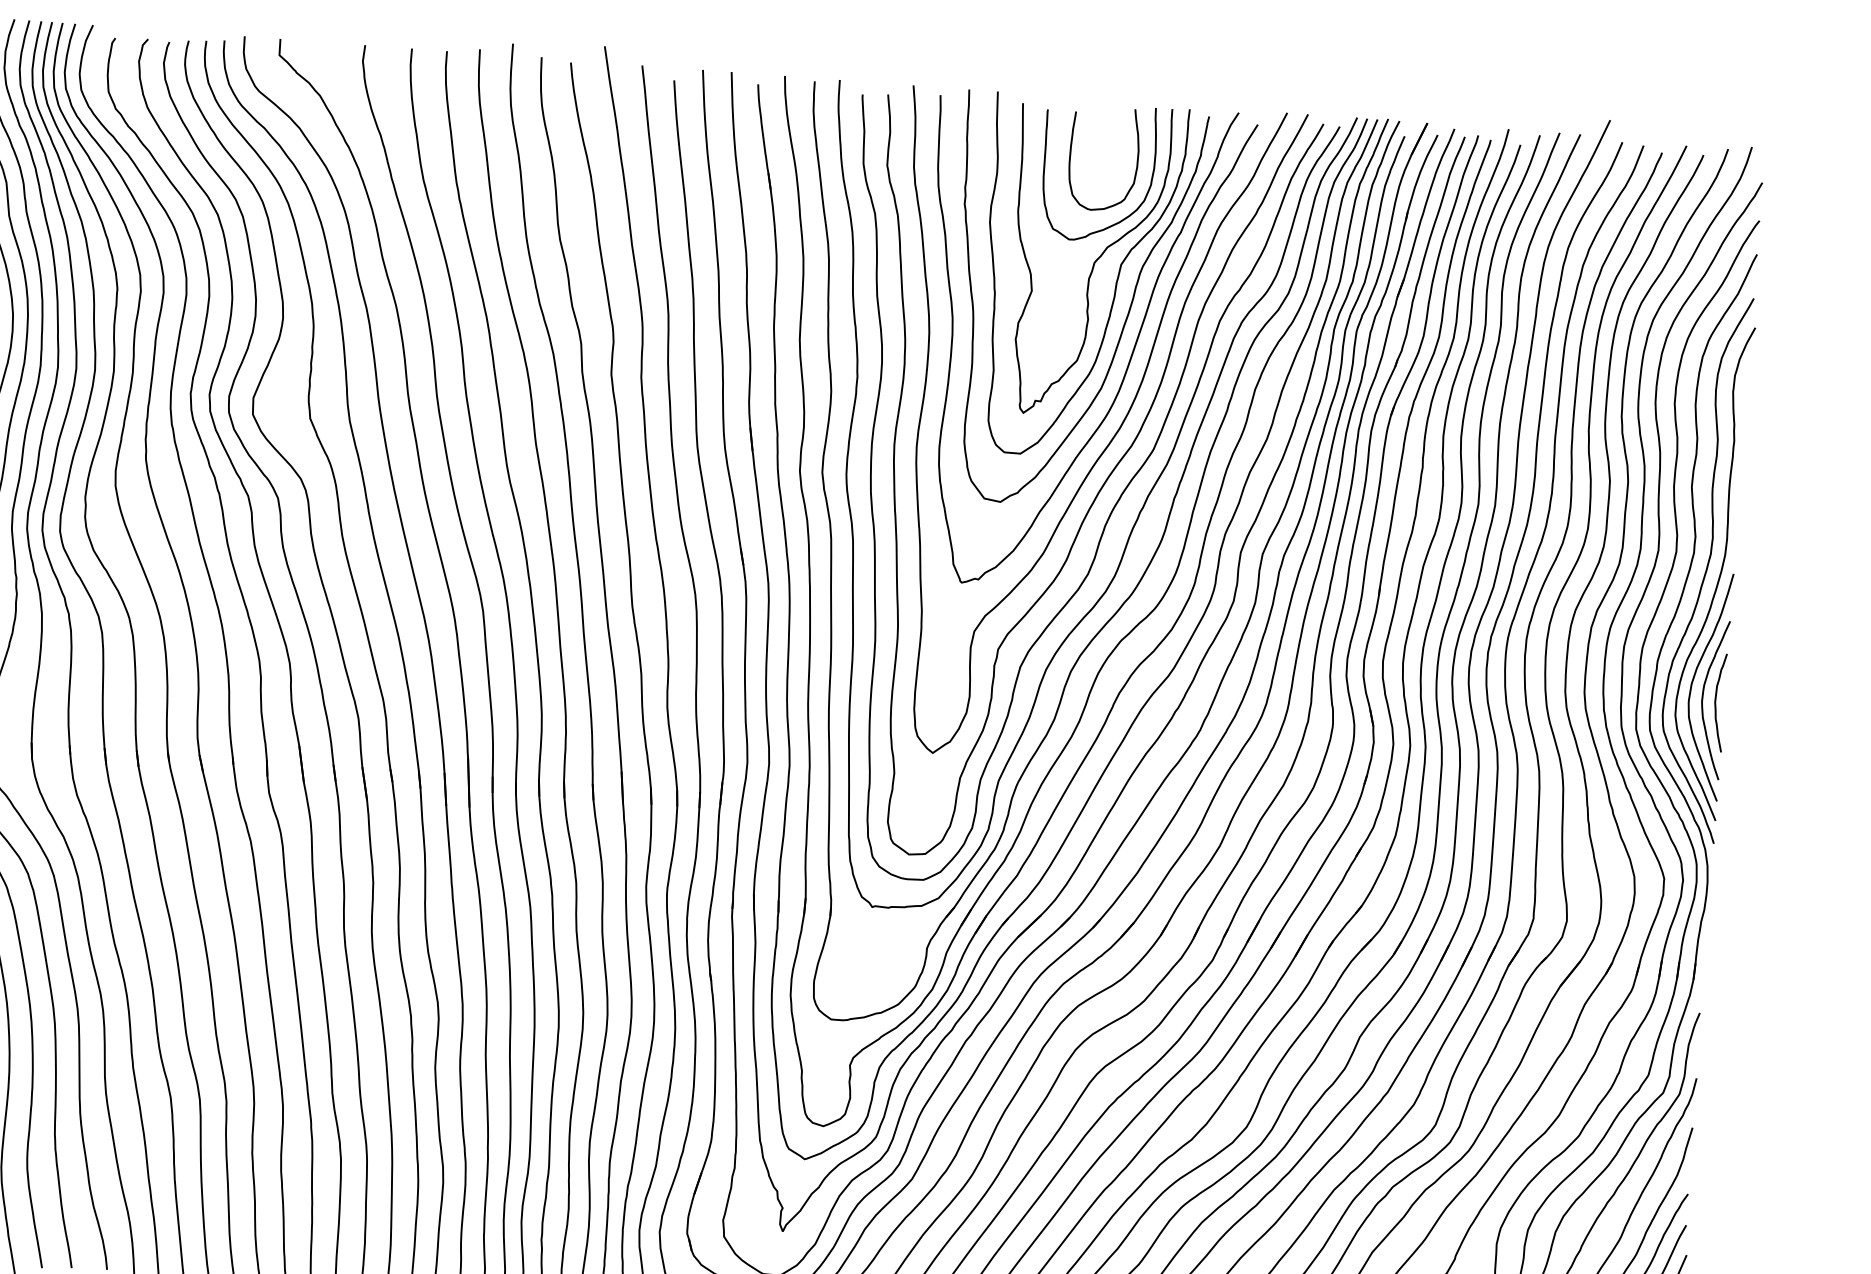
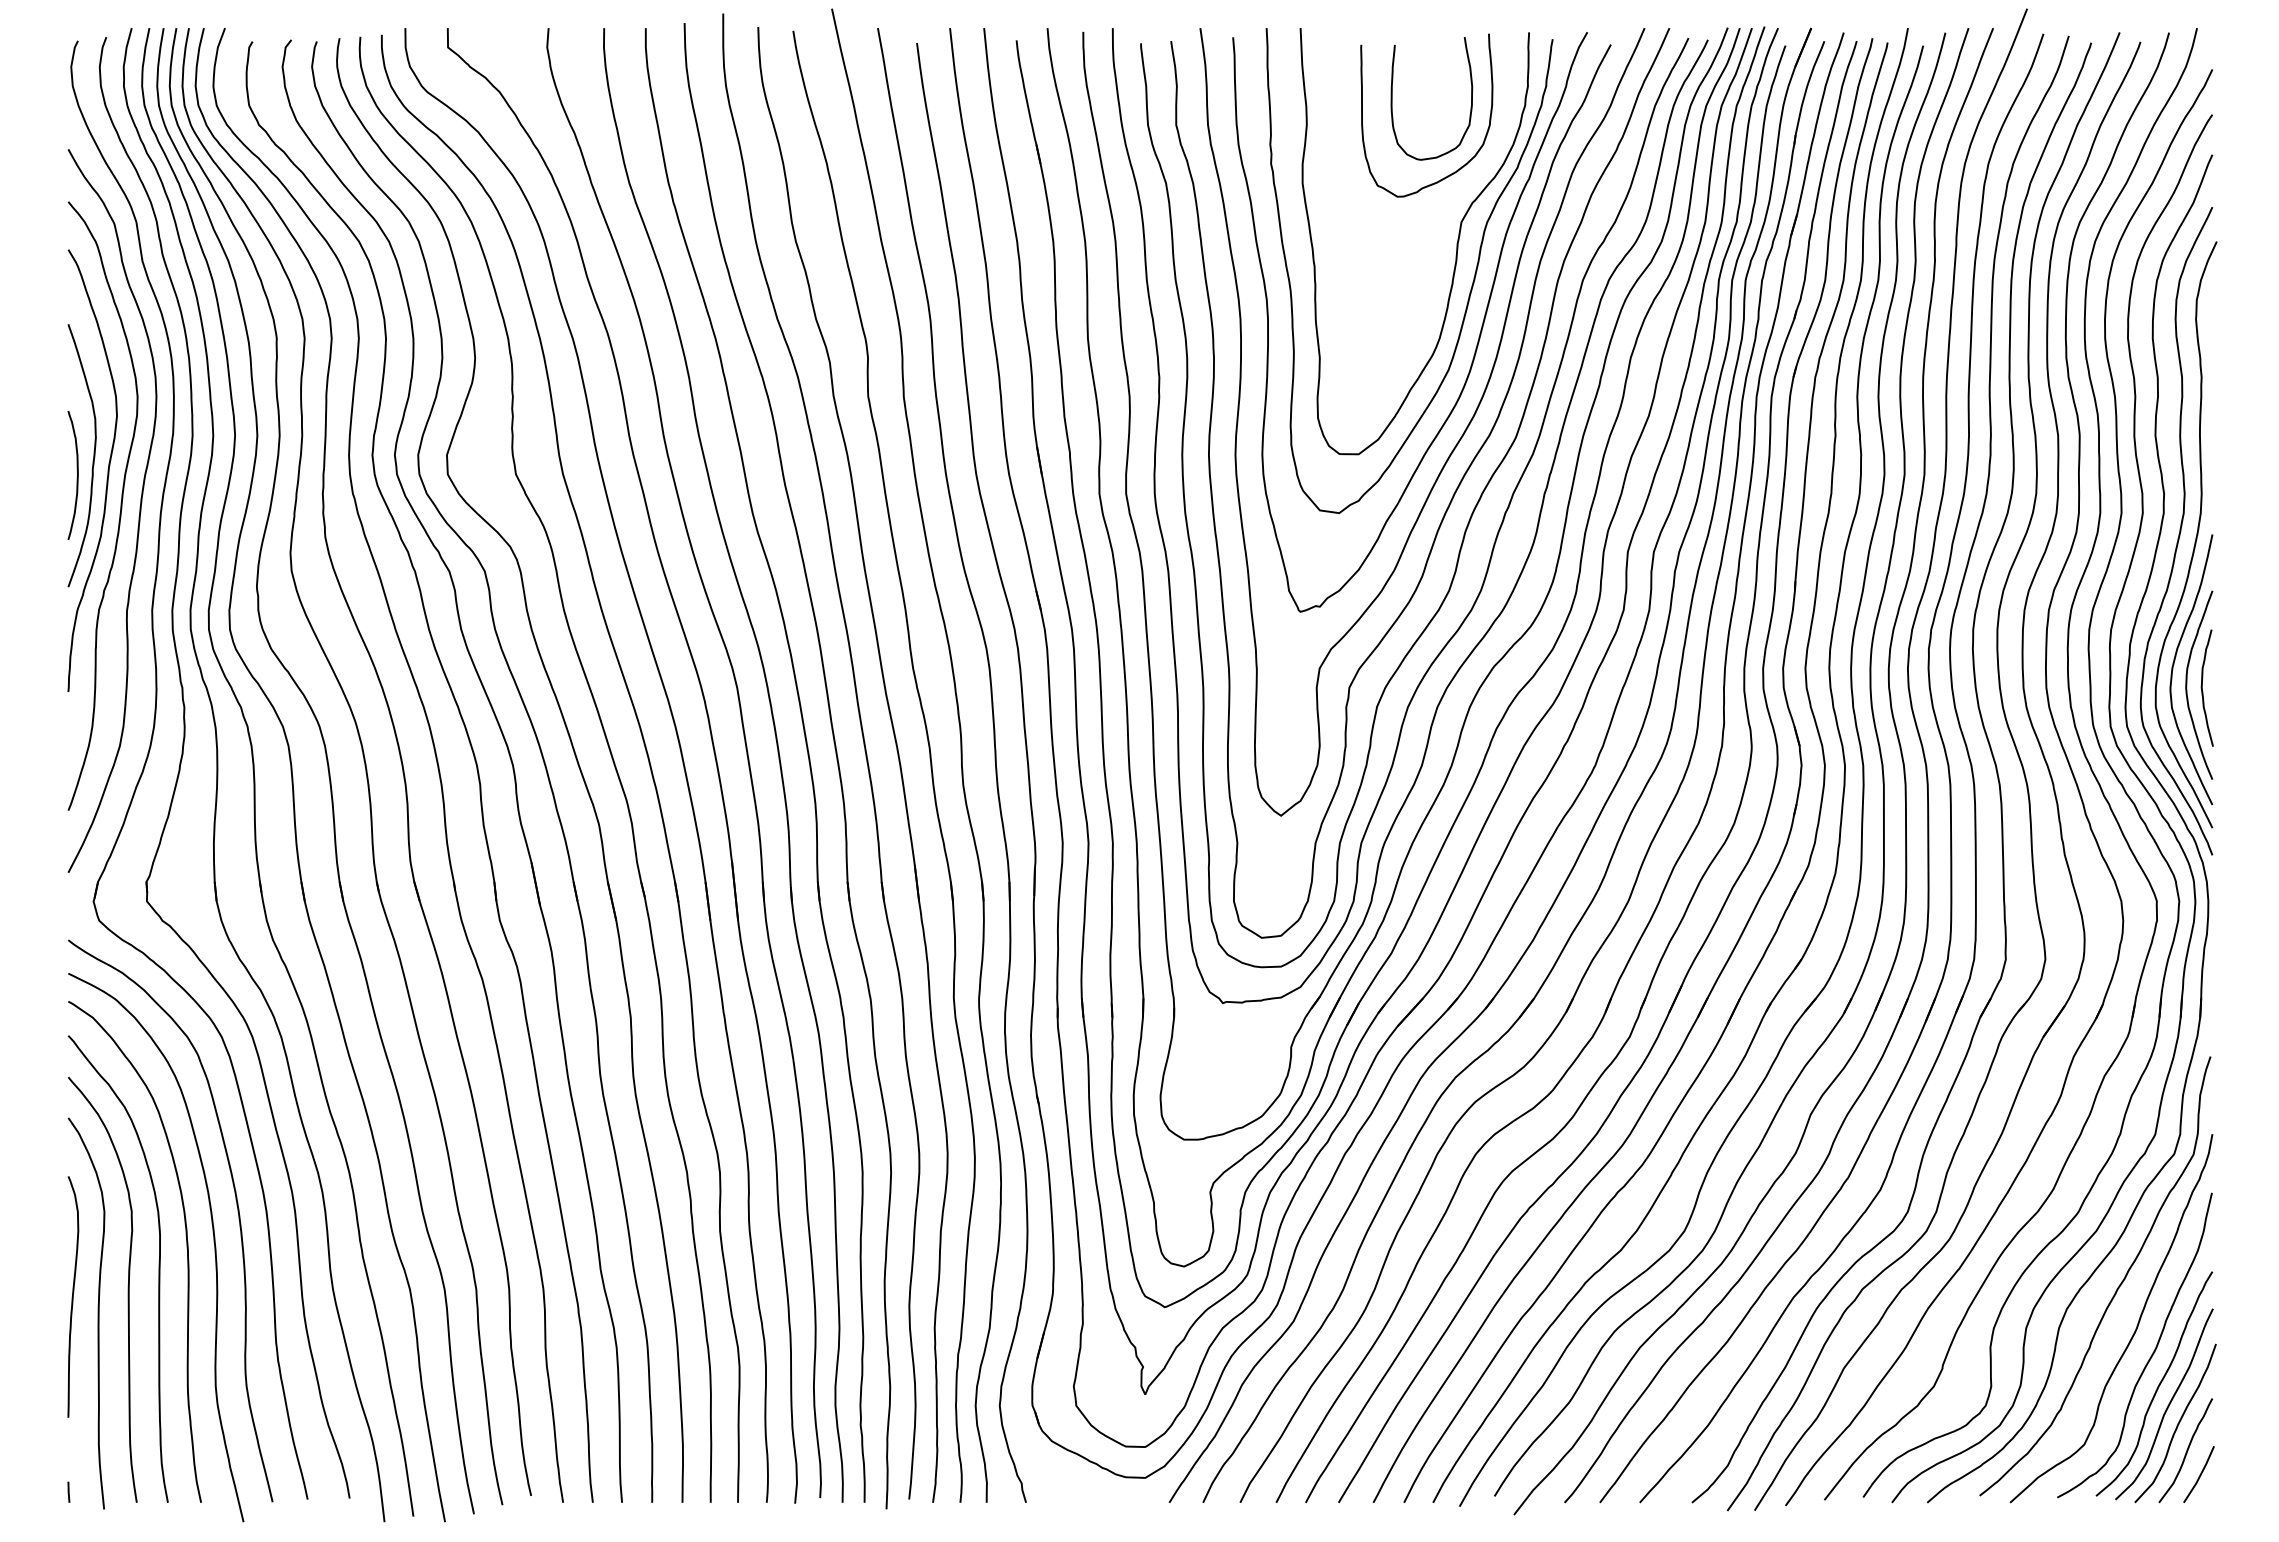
curve: (1093, 263) -> (1428, 222), removed

